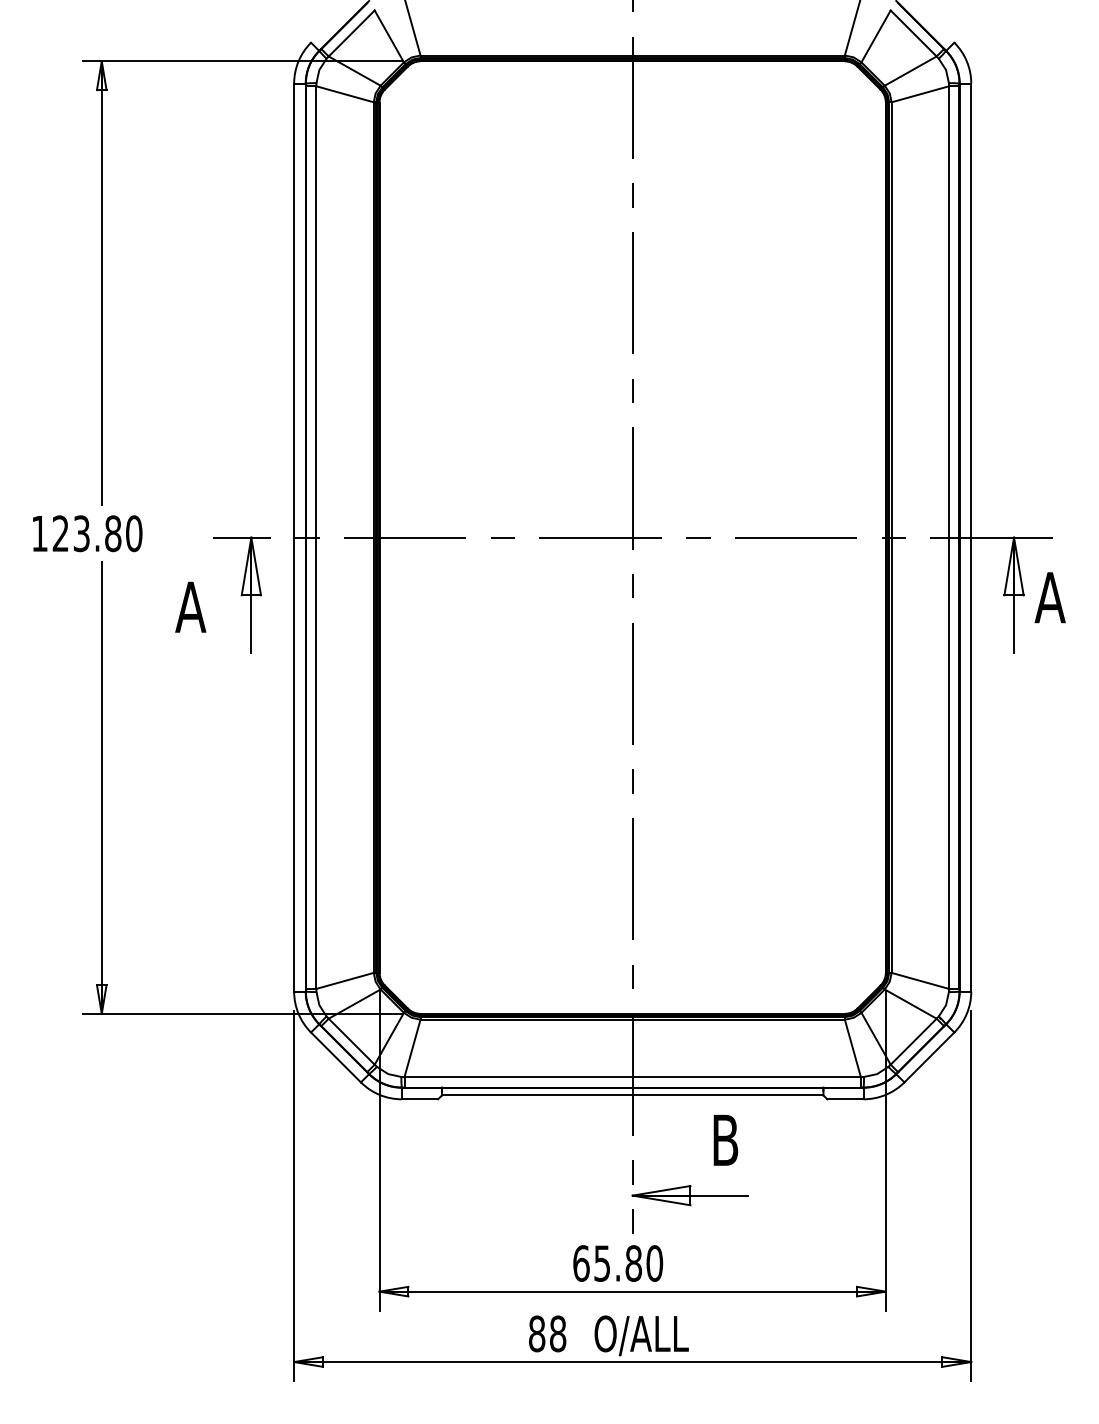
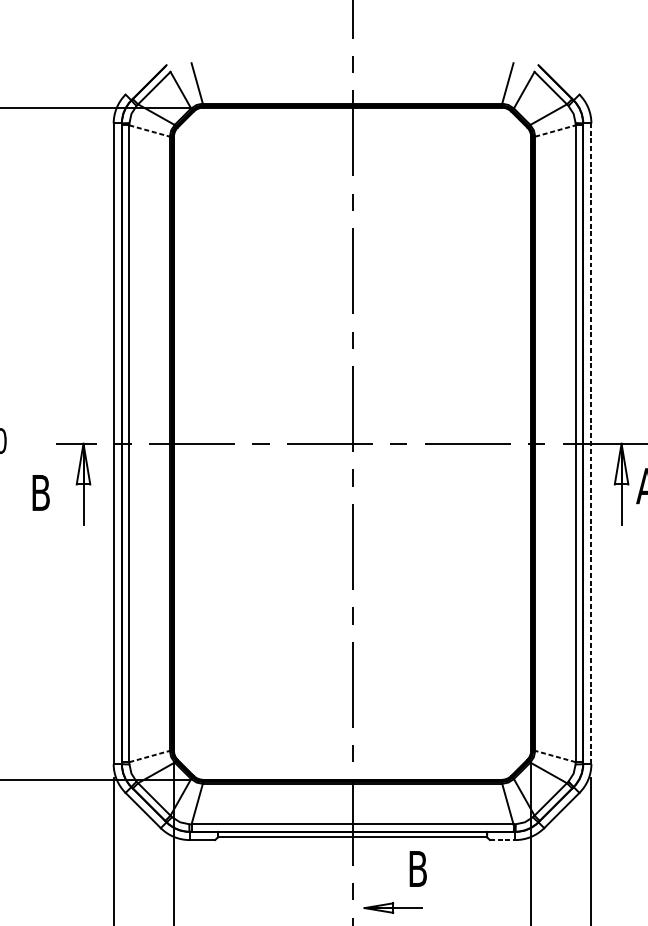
line: (345, 94) -> (149, 131), solid -> dashed
line: (920, 94) -> (555, 131), solid -> dashed
line: (971, 537) -> (591, 443), solid -> dashed
text: (190, 606) -> (40, 492), A -> B
line: (345, 980) -> (149, 756), solid -> dashed
line: (920, 980) -> (555, 756), solid -> dashed
line: (845, 1099) -> (502, 840), solid -> dashed
part: (689, 1195) -> (392, 907), size x0.7

